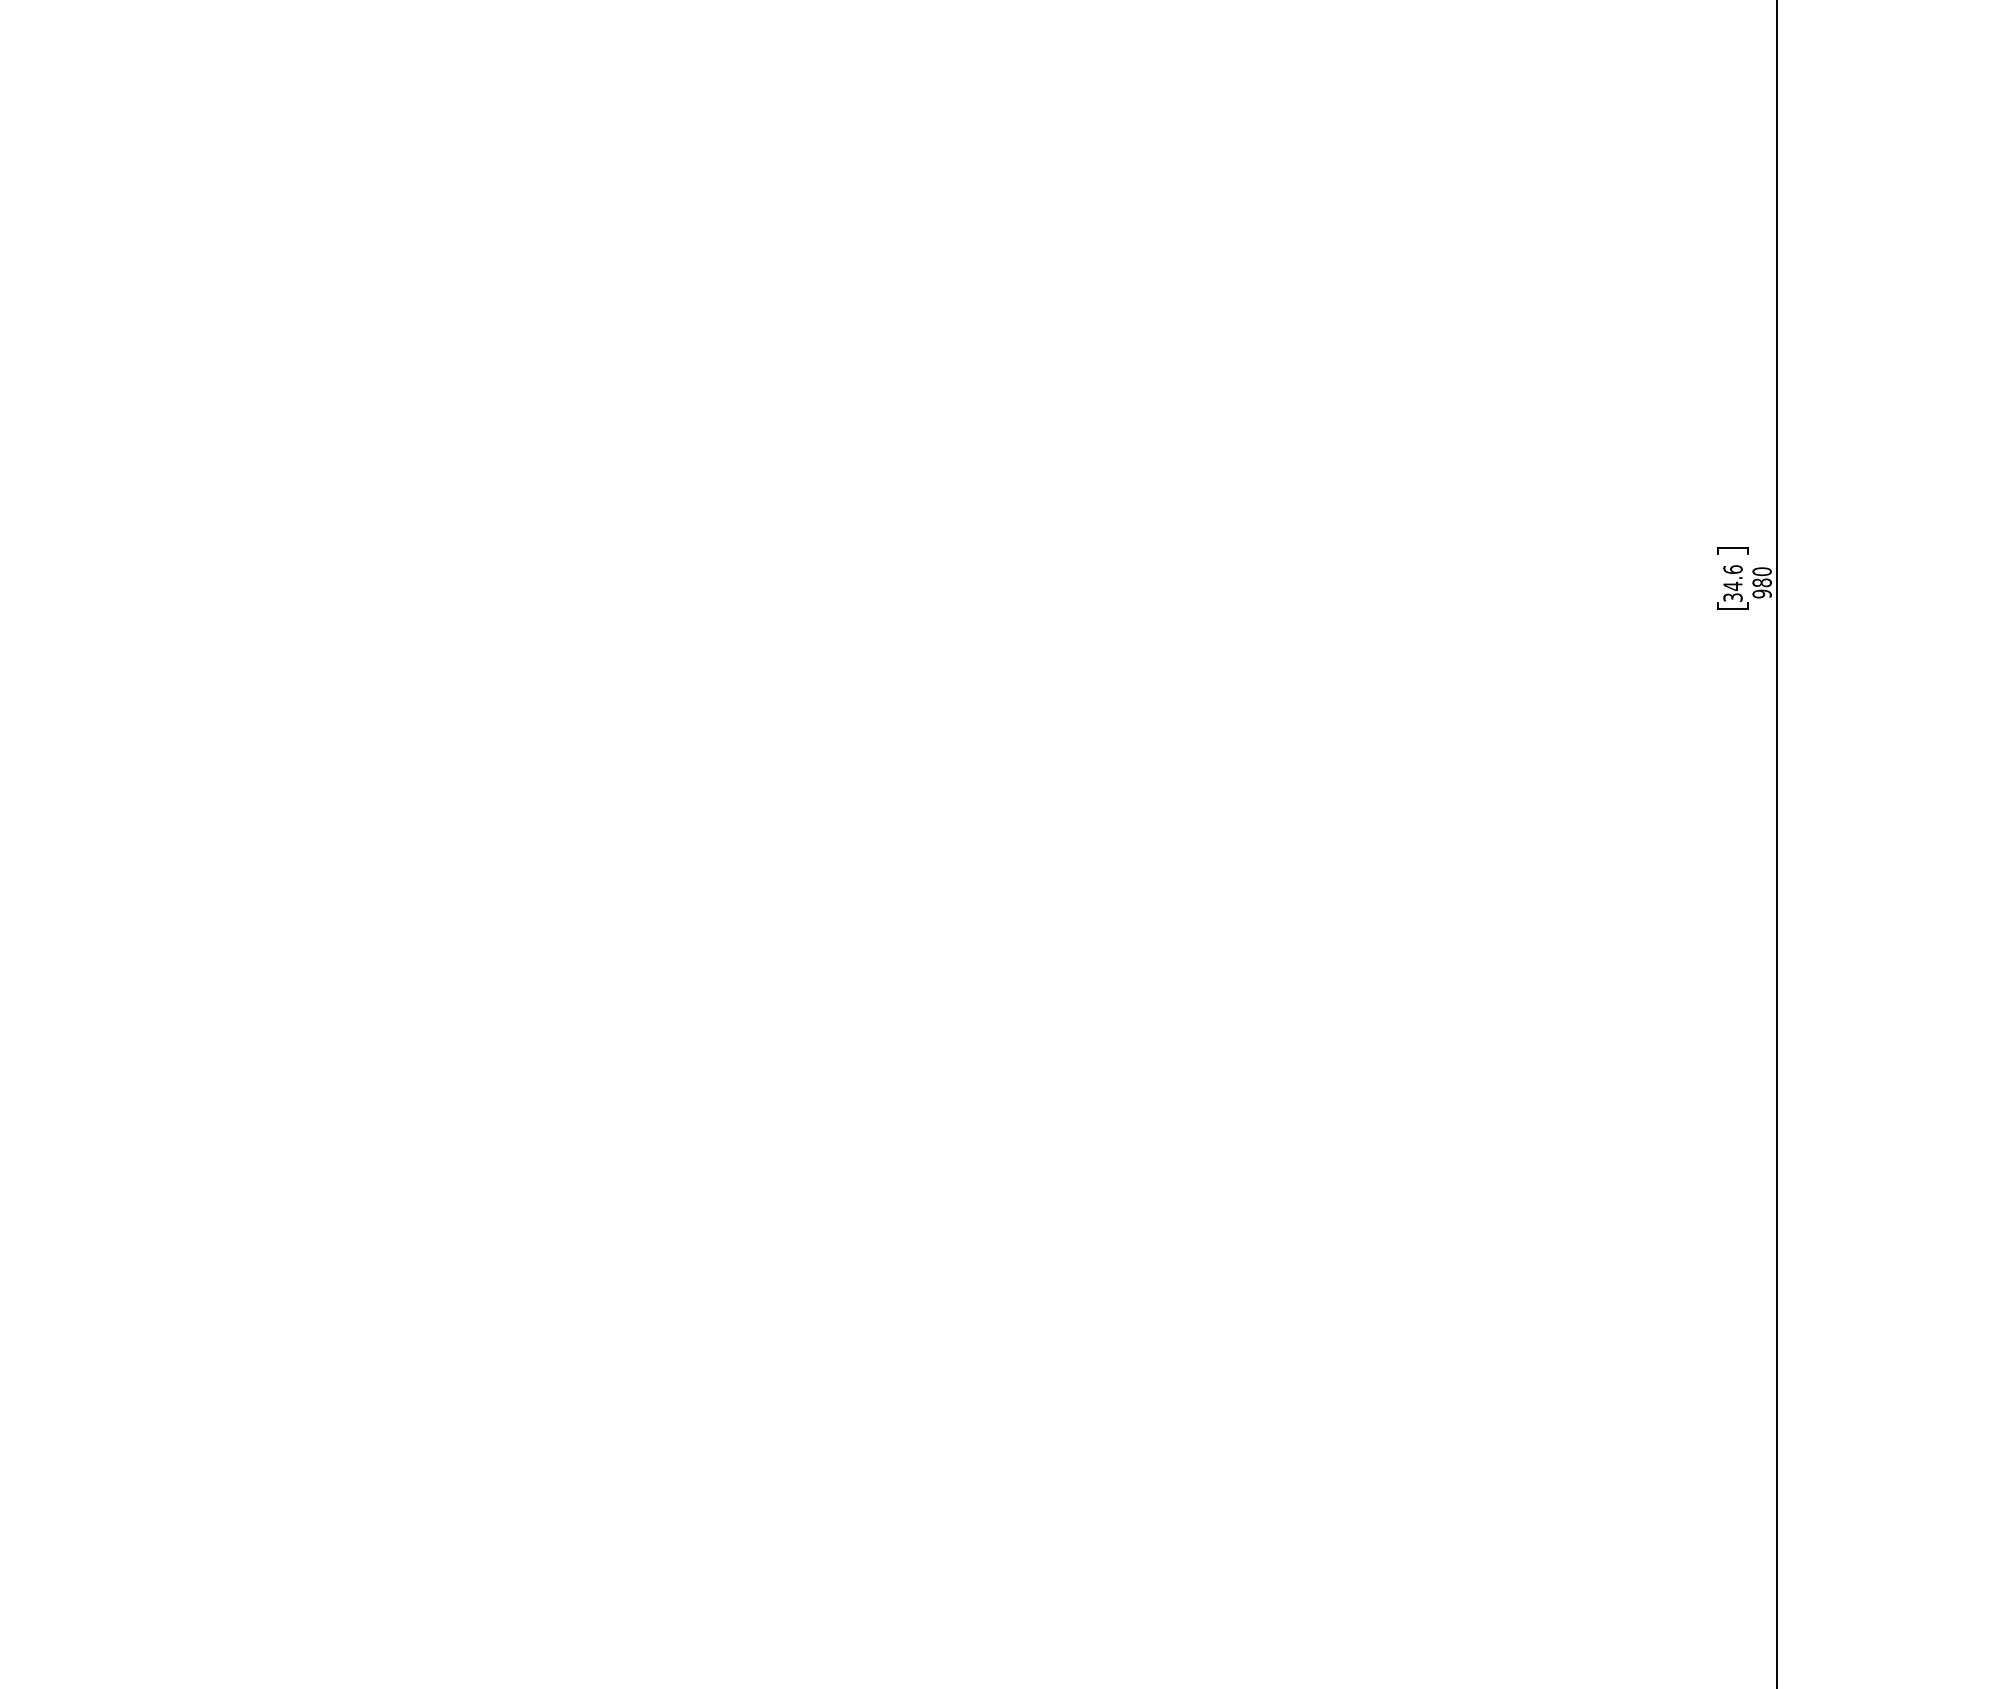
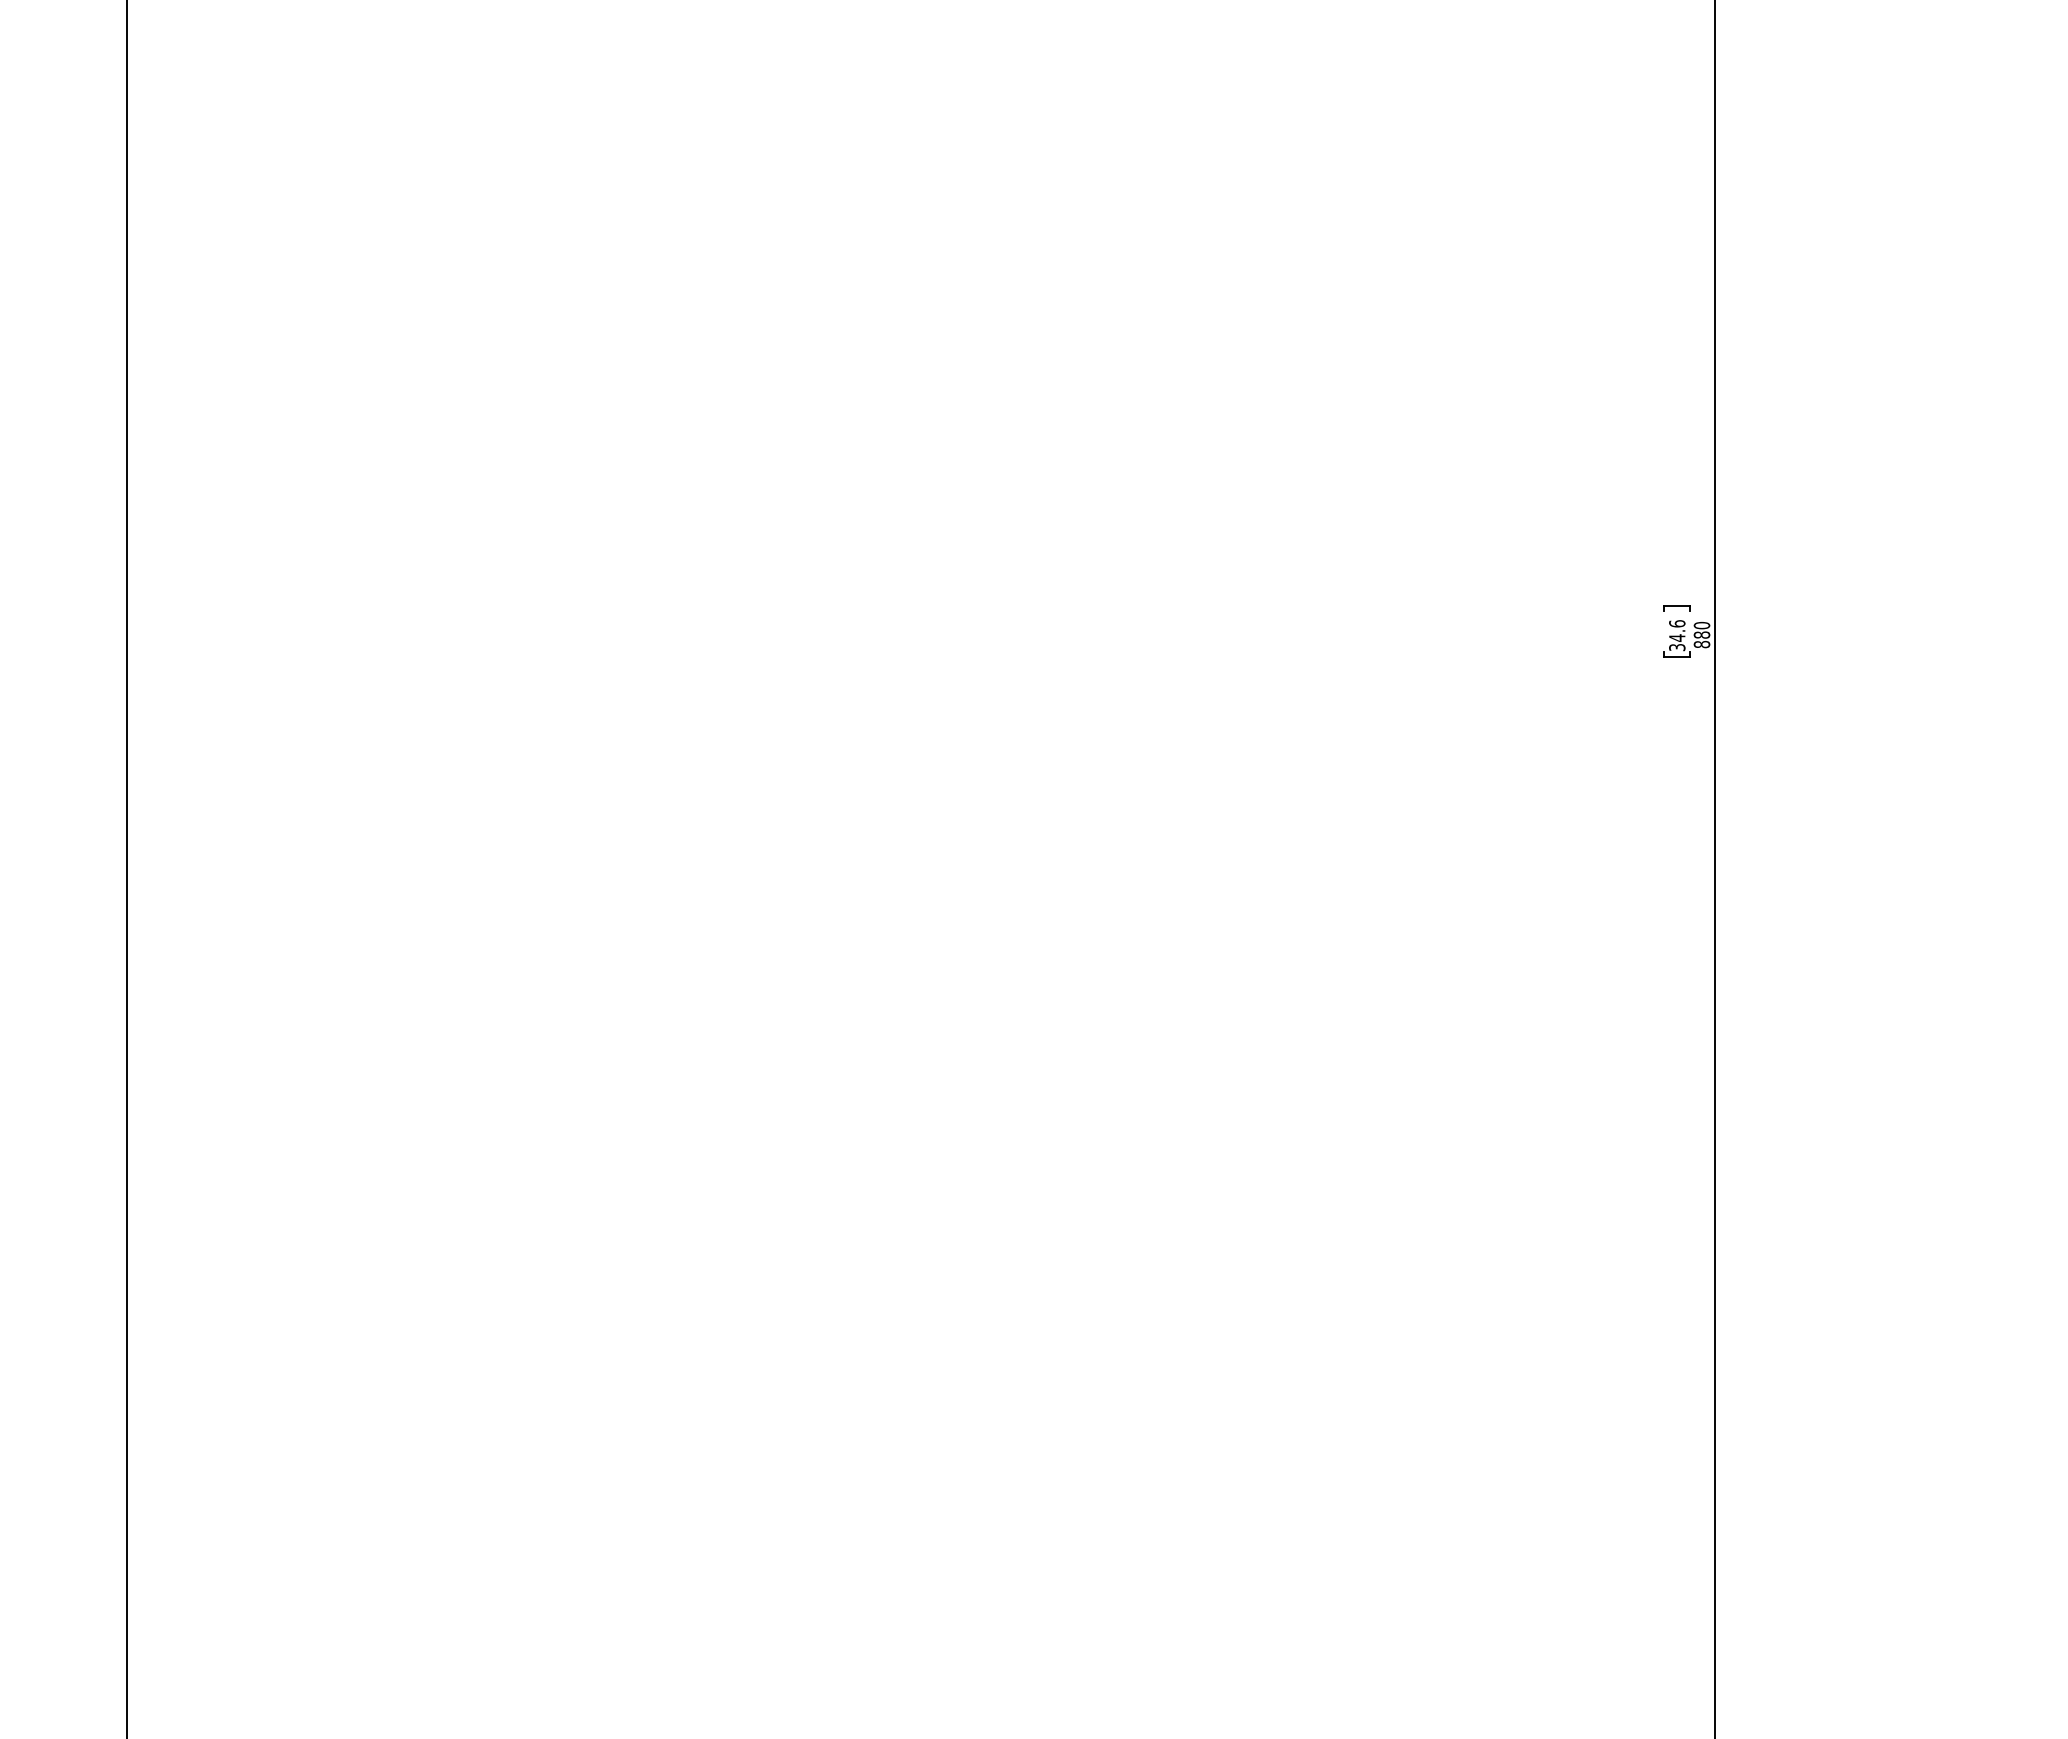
text: (1762, 593) -> (1702, 644), 980 -> 880

